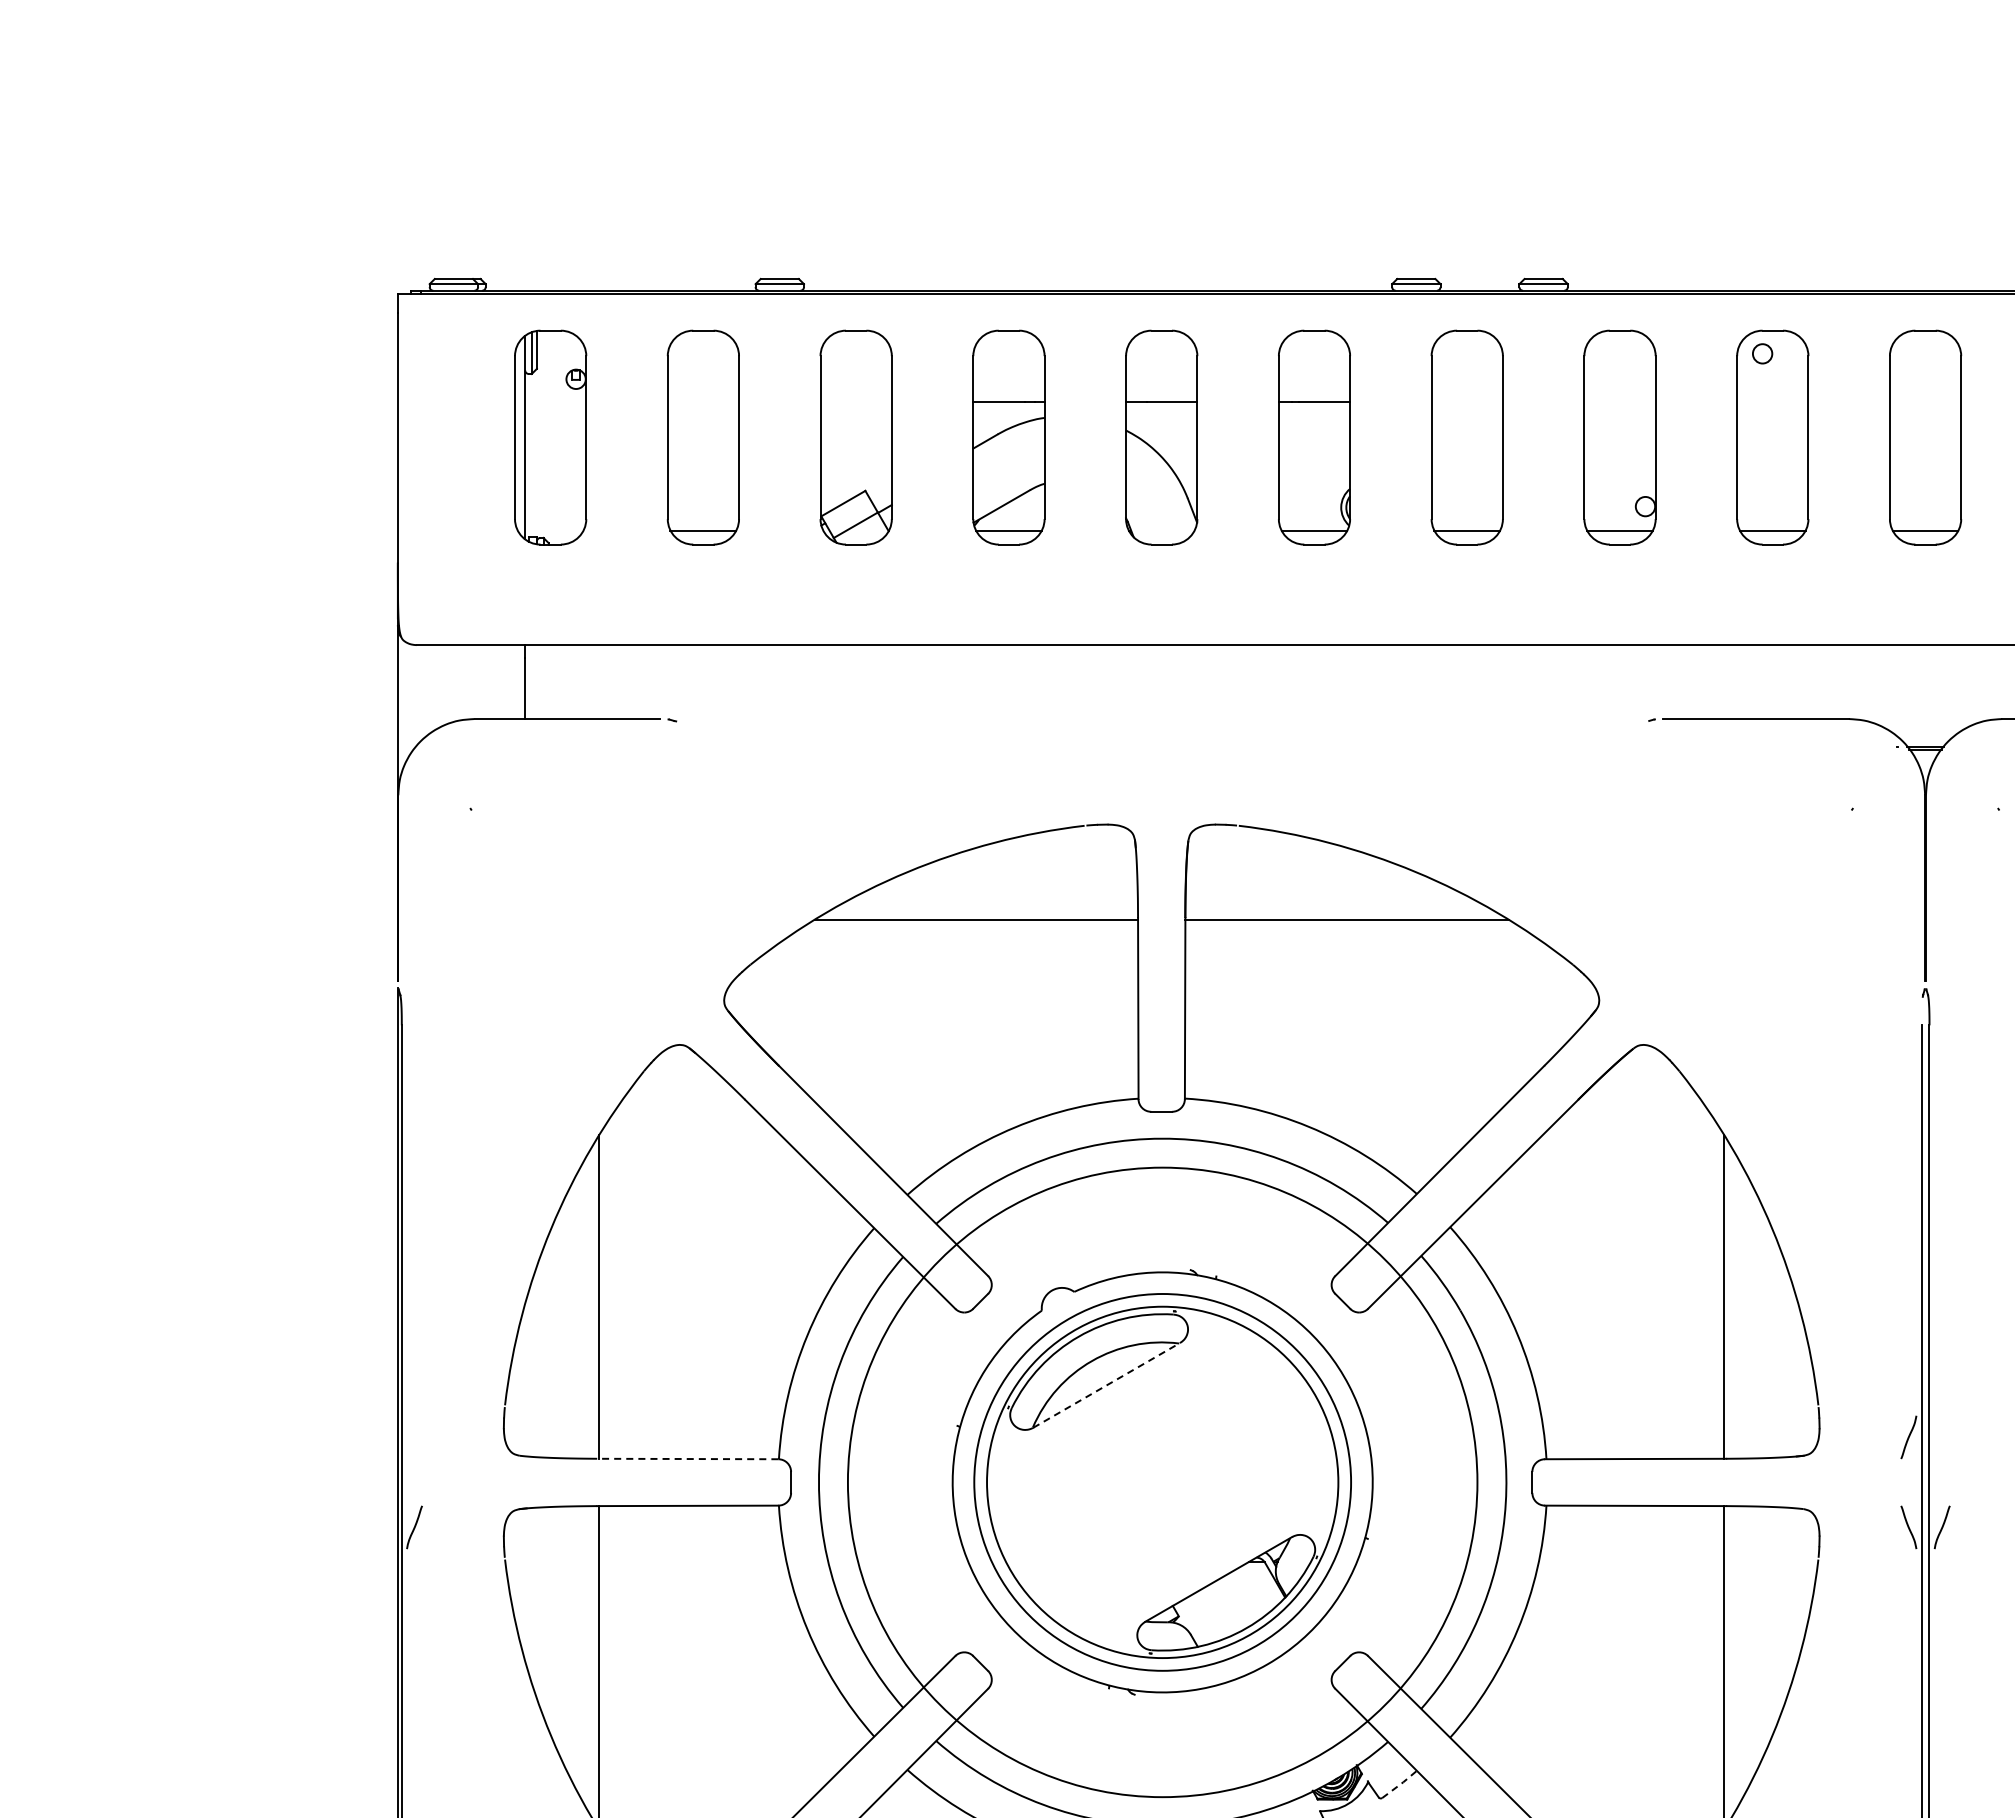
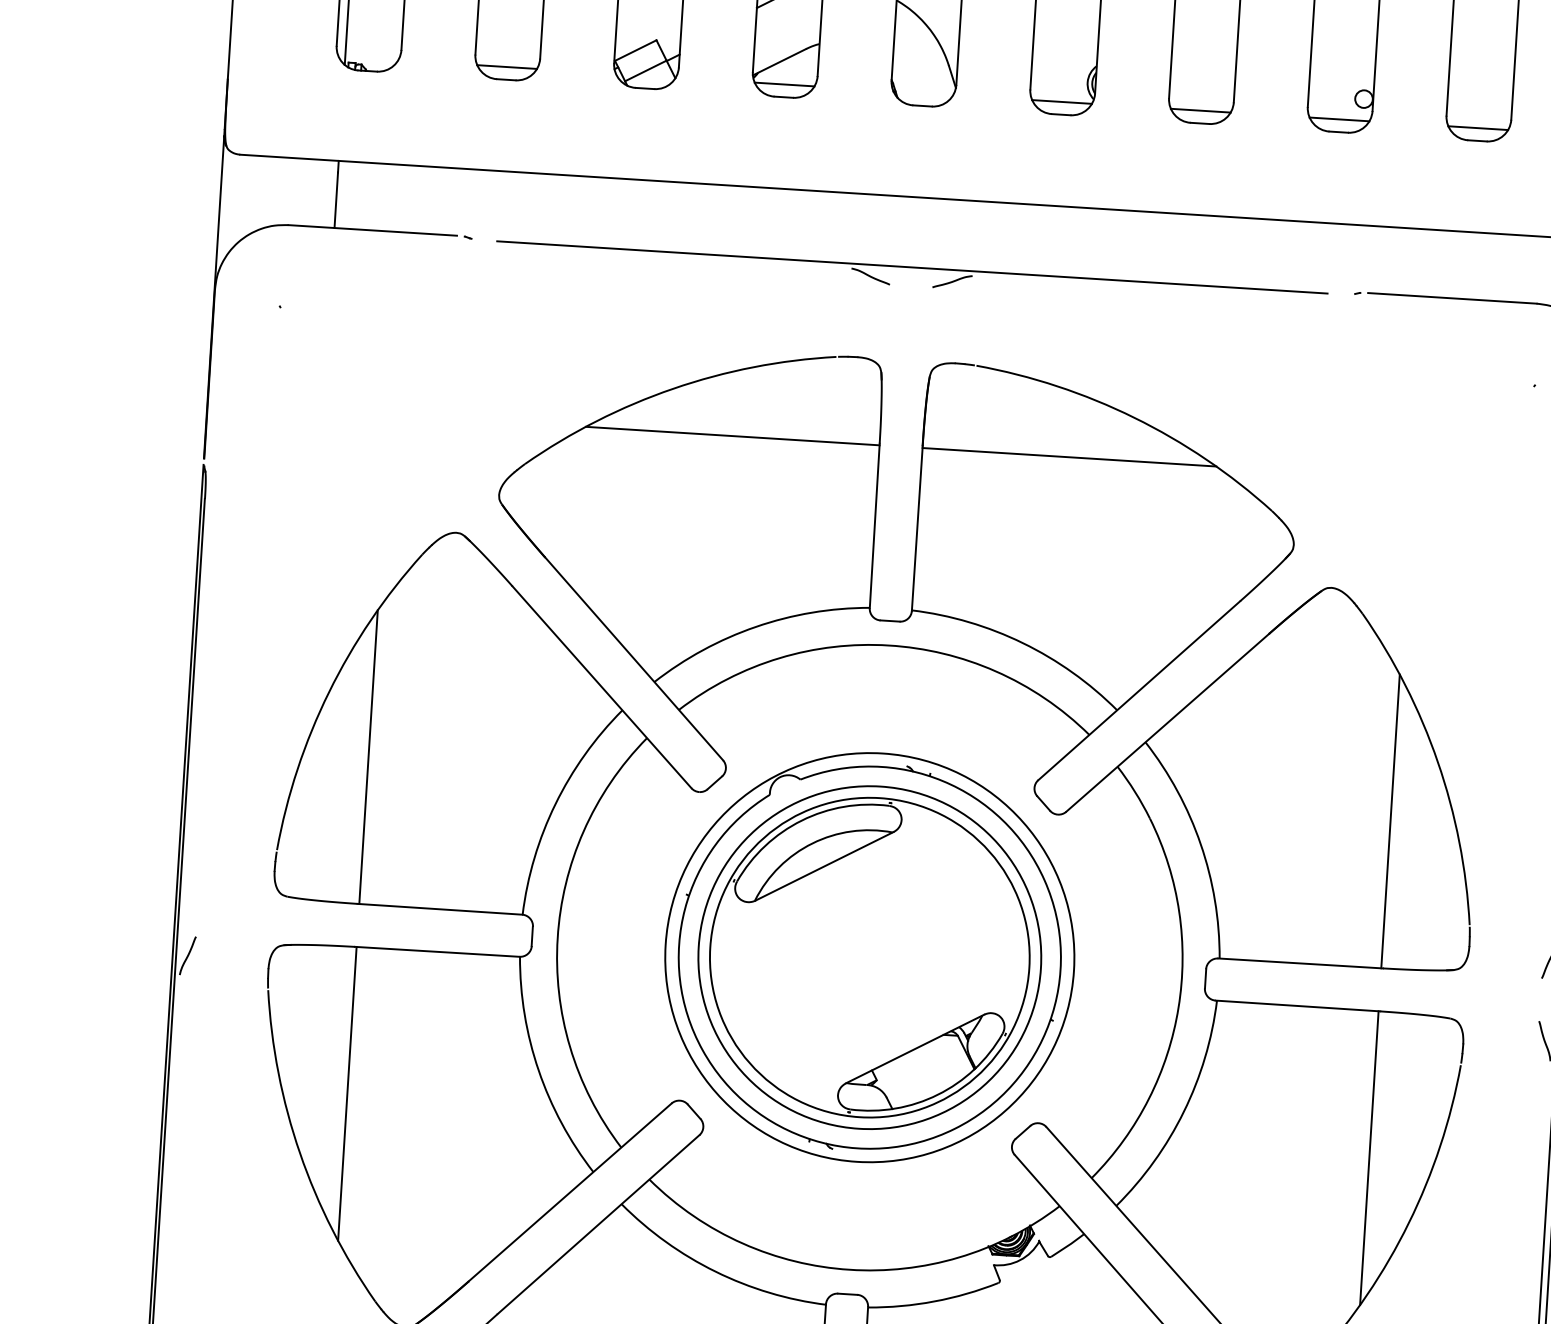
part: (1161, 722) -> (912, 267), added
line: (1106, 1385) -> (824, 866), dashed -> solid
line: (687, 1459) -> (439, 909), dashed -> solid
circle: (1162, 1482) -> (869, 957), size x0.71
line: (1400, 1784) -> (1068, 1245), dashed -> solid

